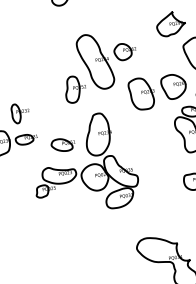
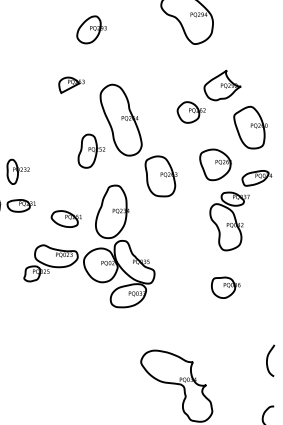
part: (52, 39) -> (71, 84), added
part: (124, 51) -> (190, 112), moved
part: (141, 94) -> (160, 176), moved

